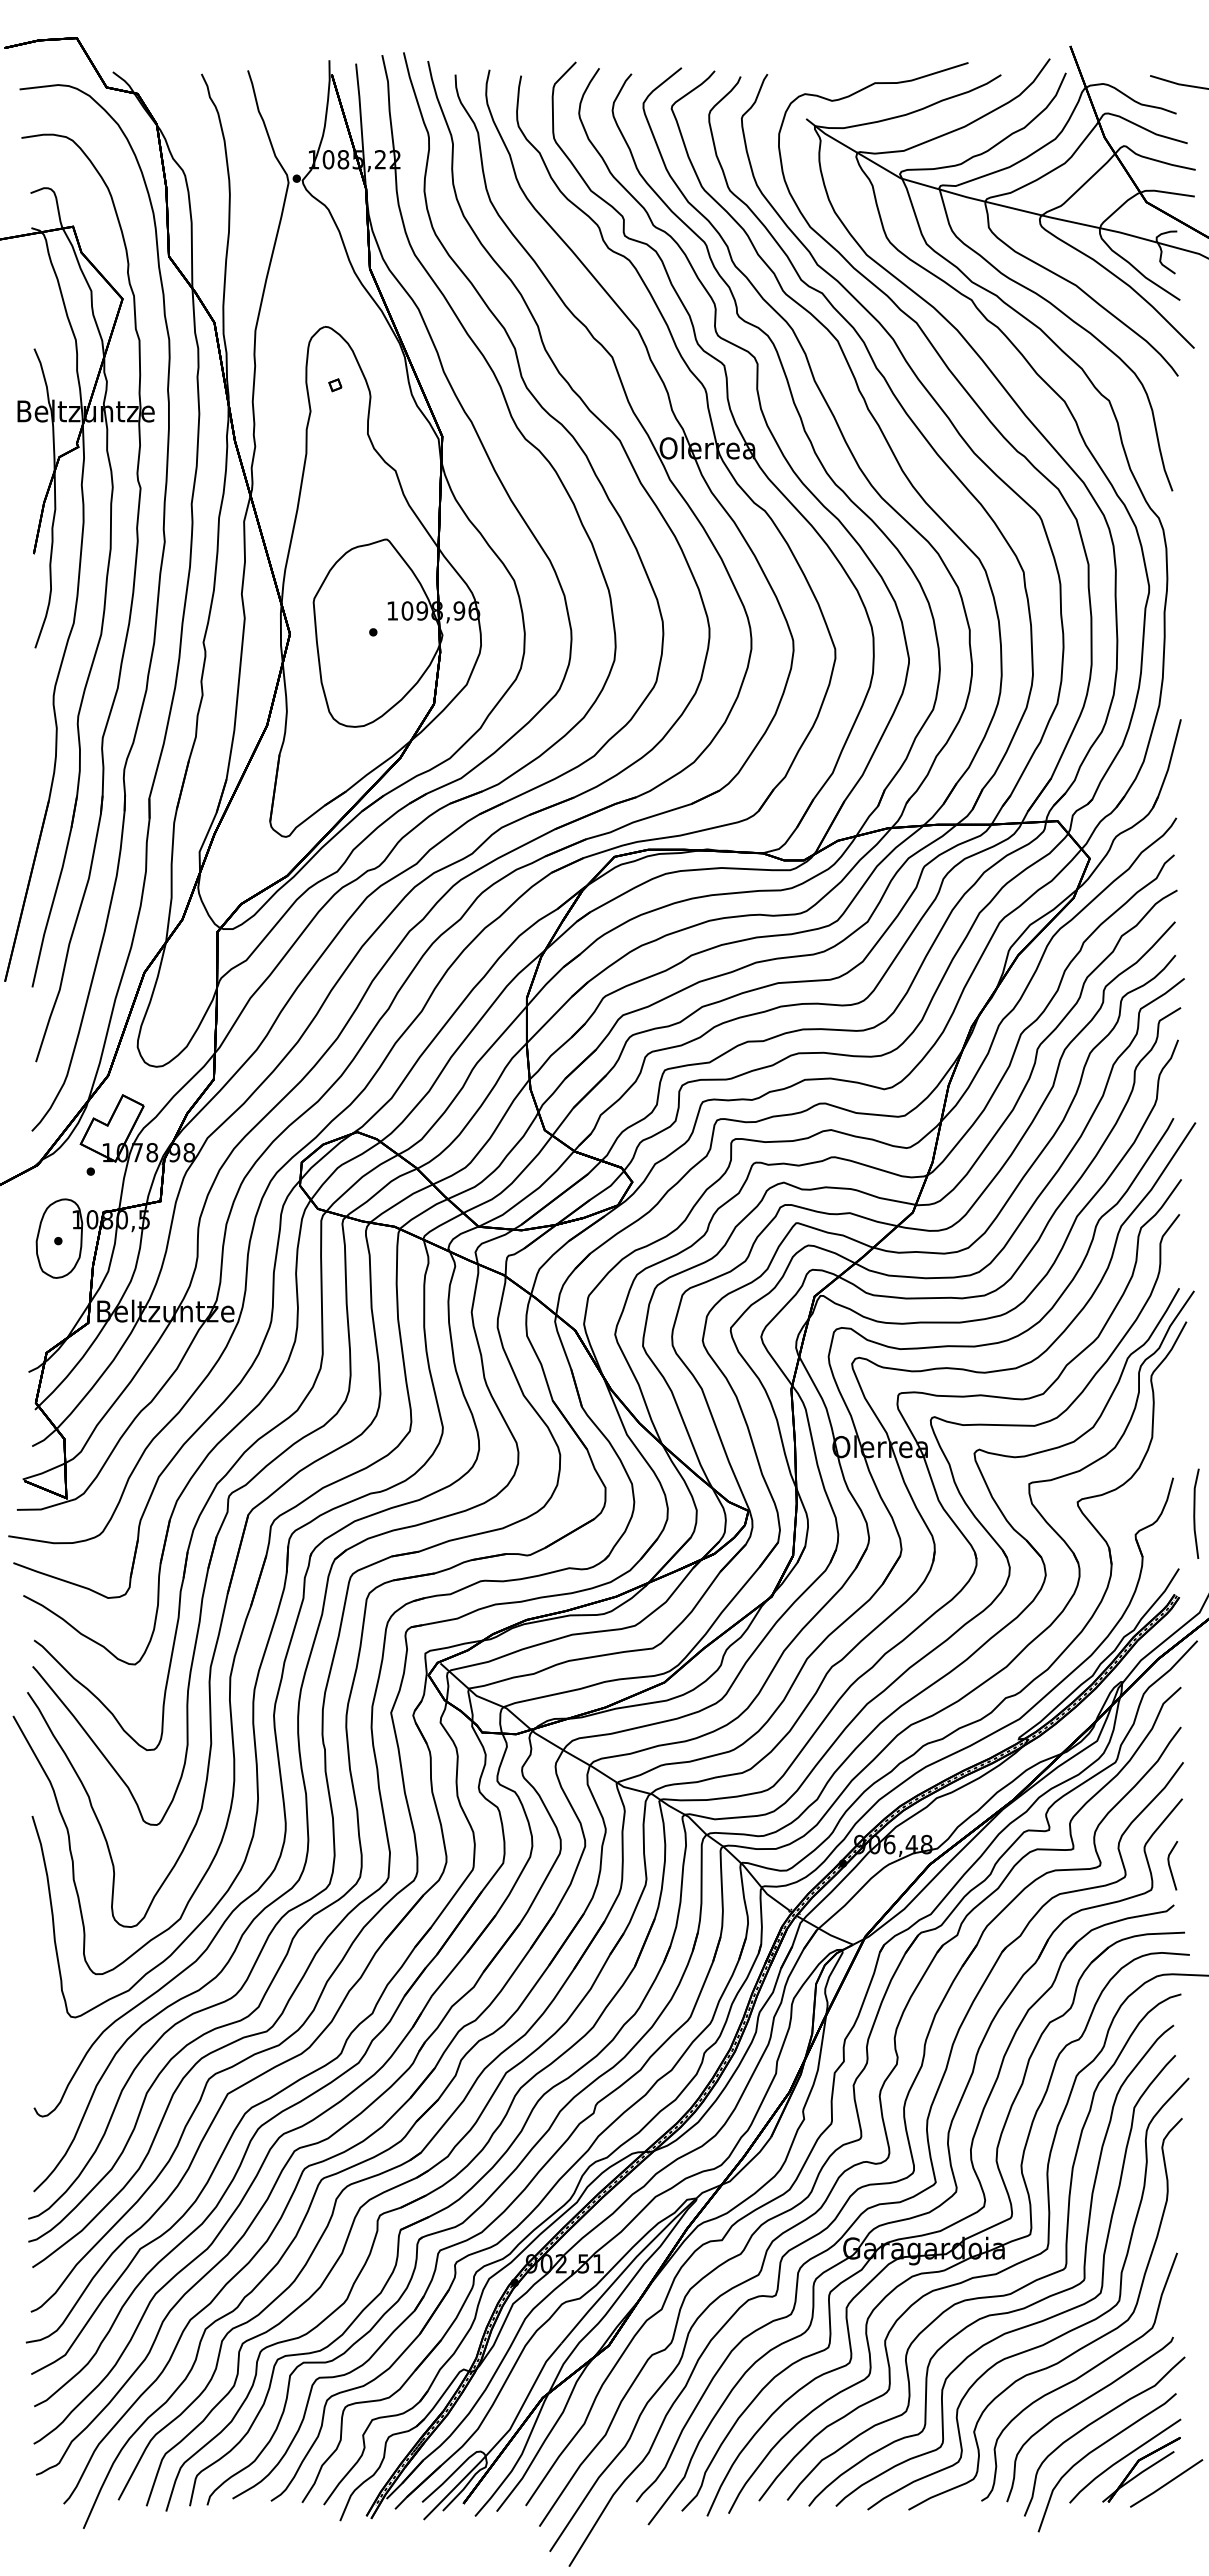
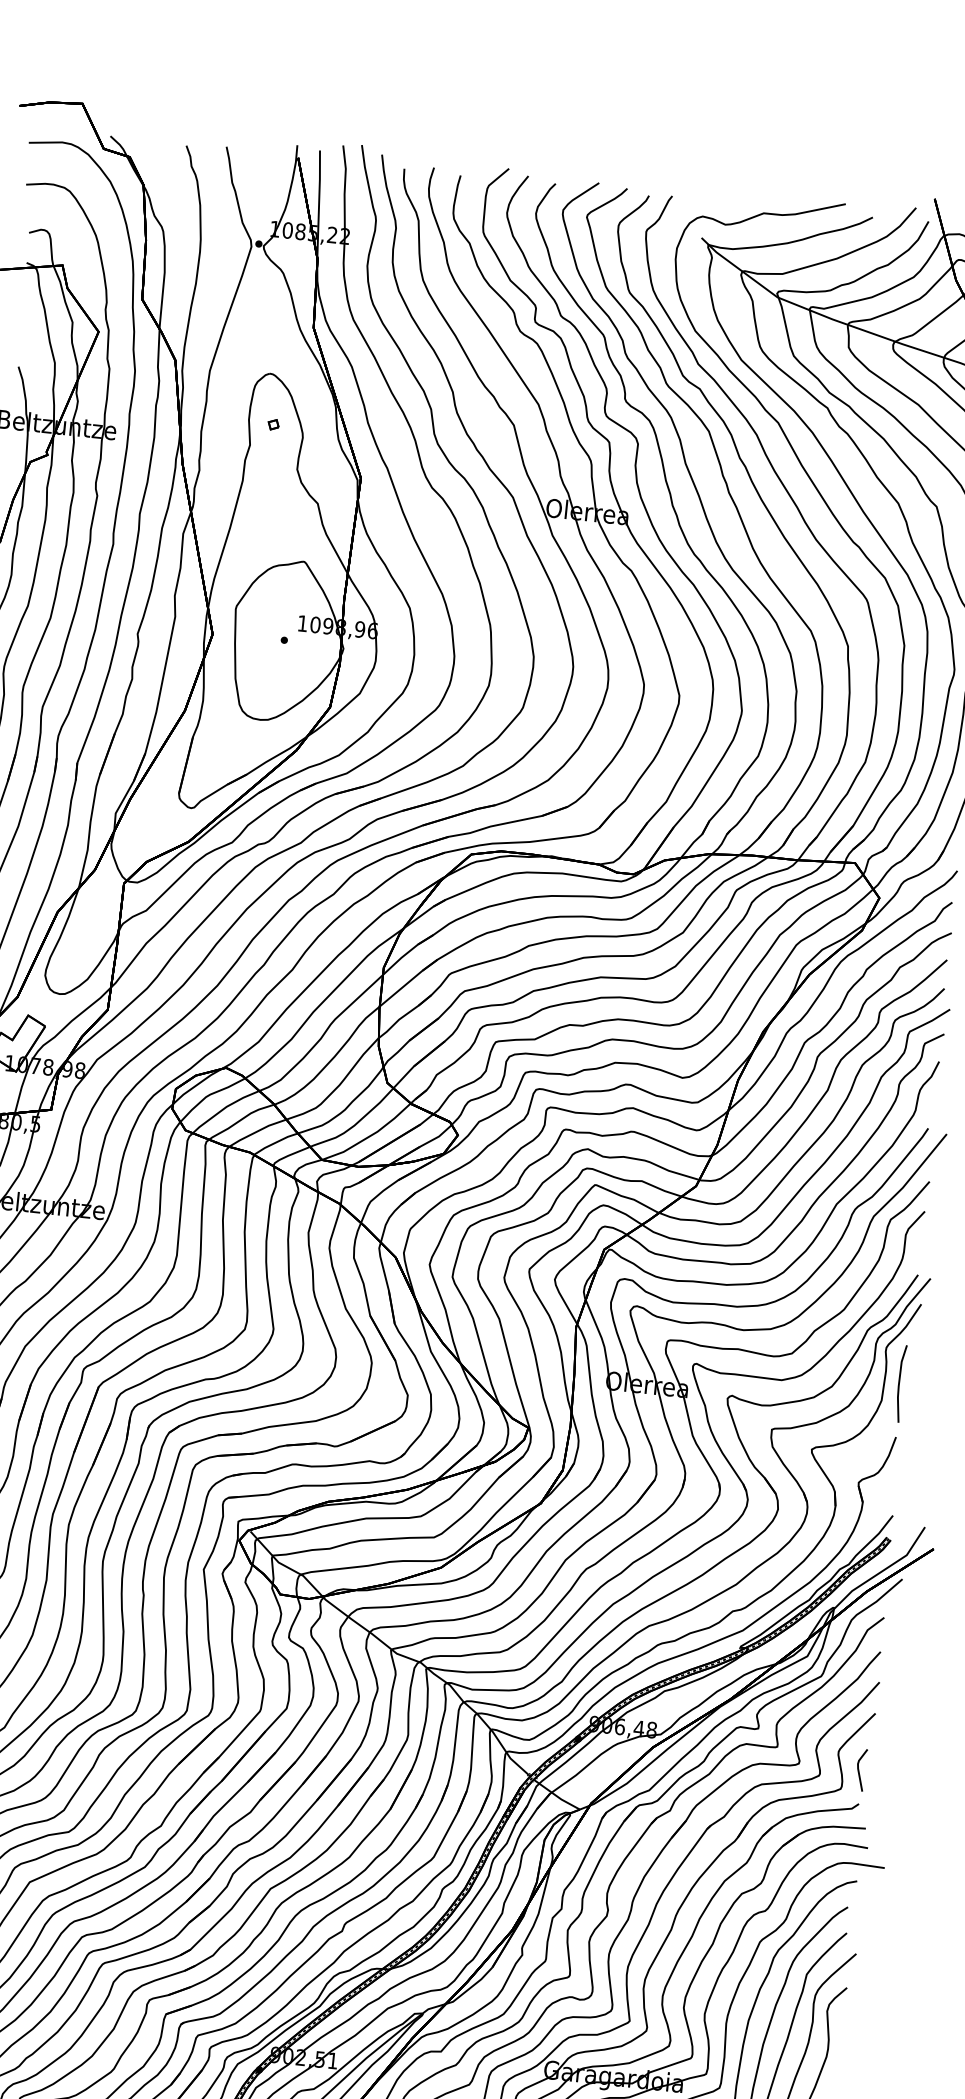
line: (1195, 1513) -> (900, 1383), moved

